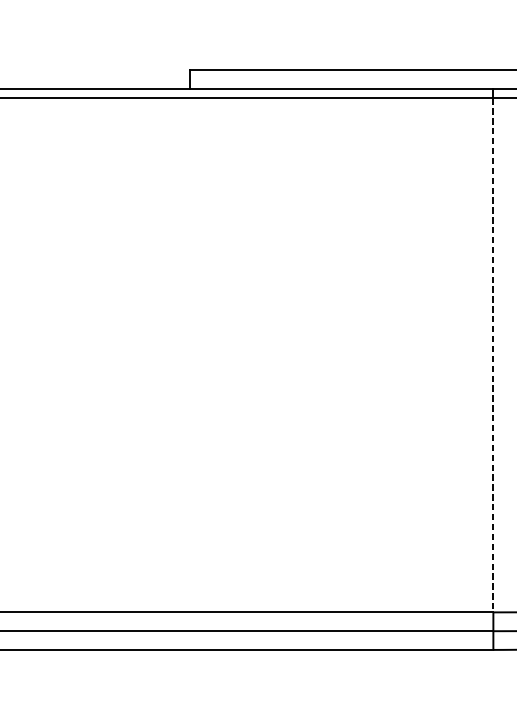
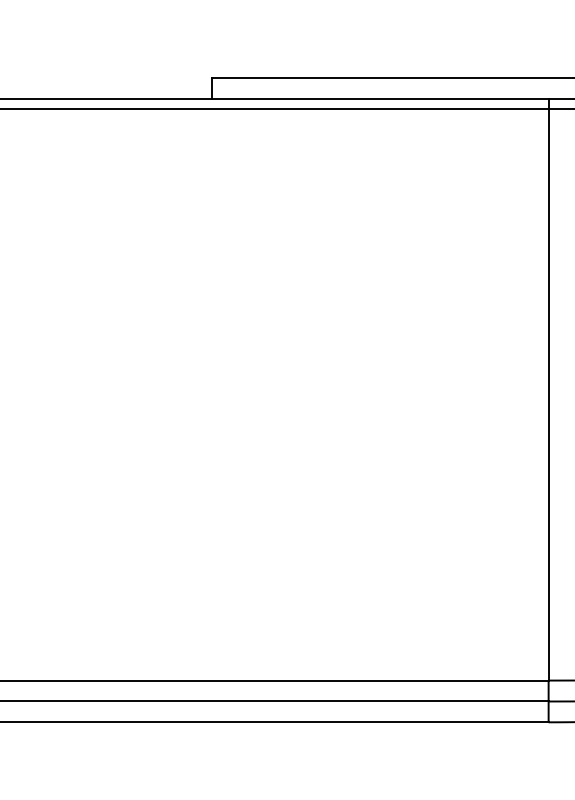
line: (493, 355) -> (548, 394), dashed -> solid

